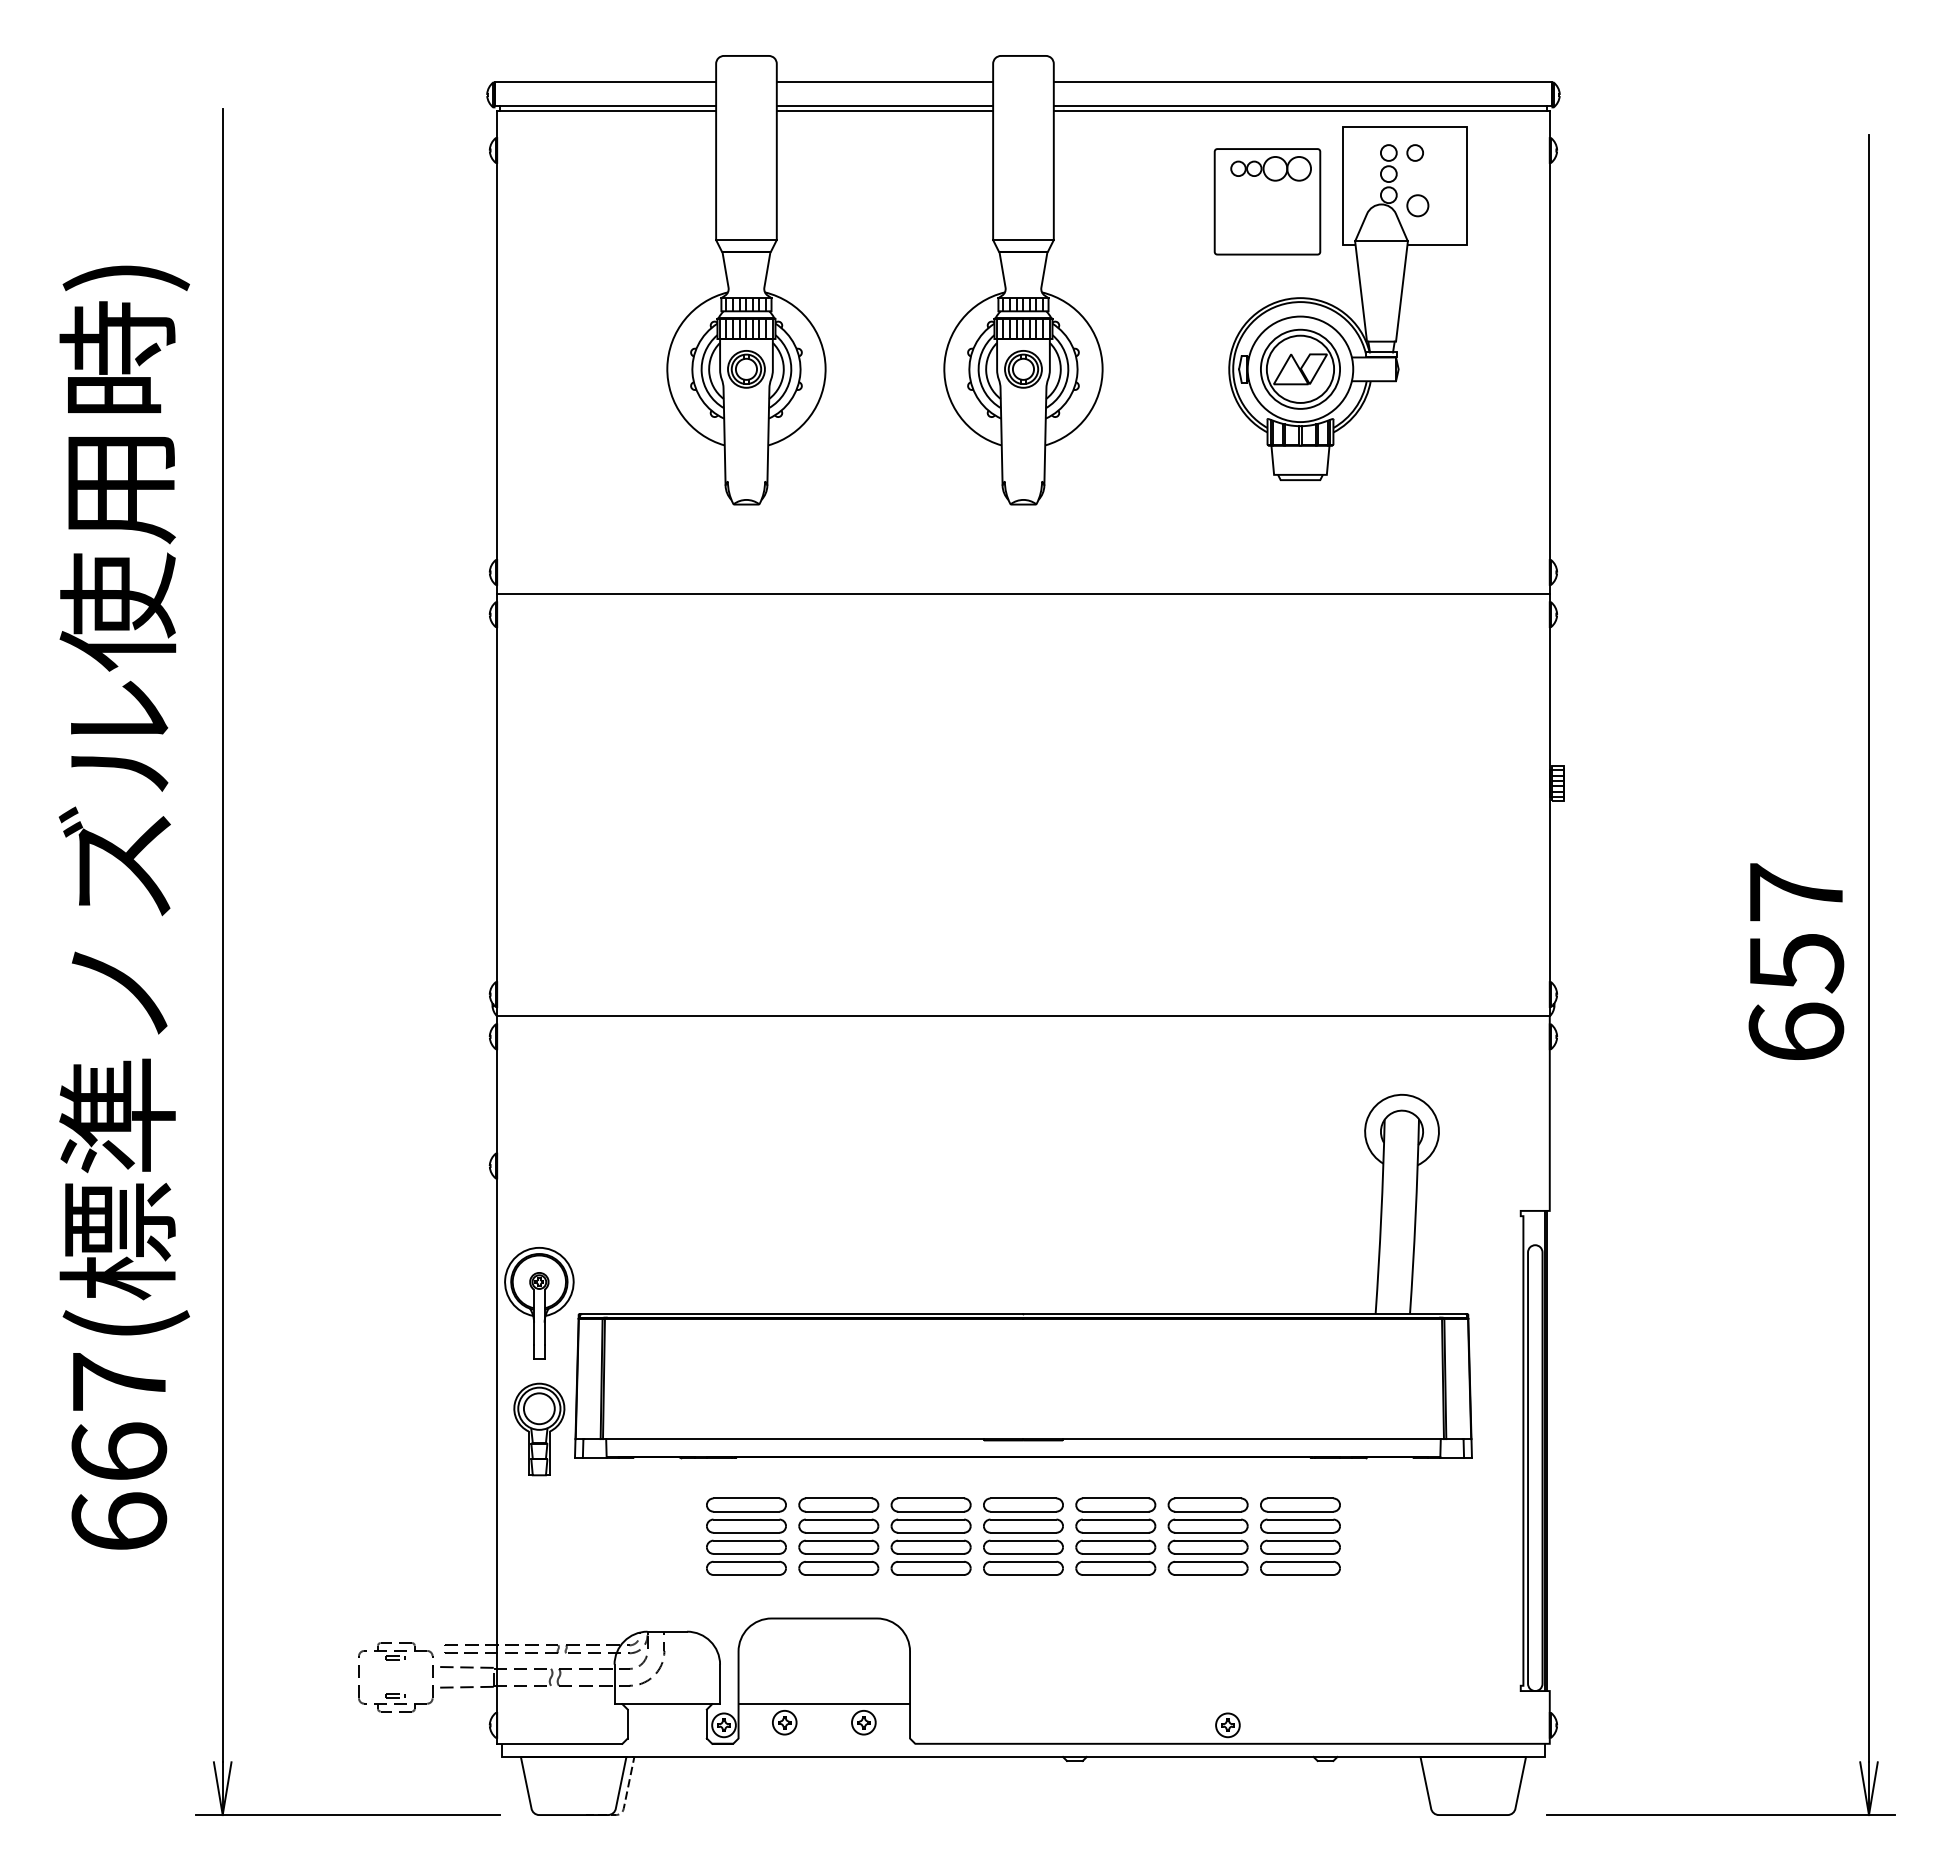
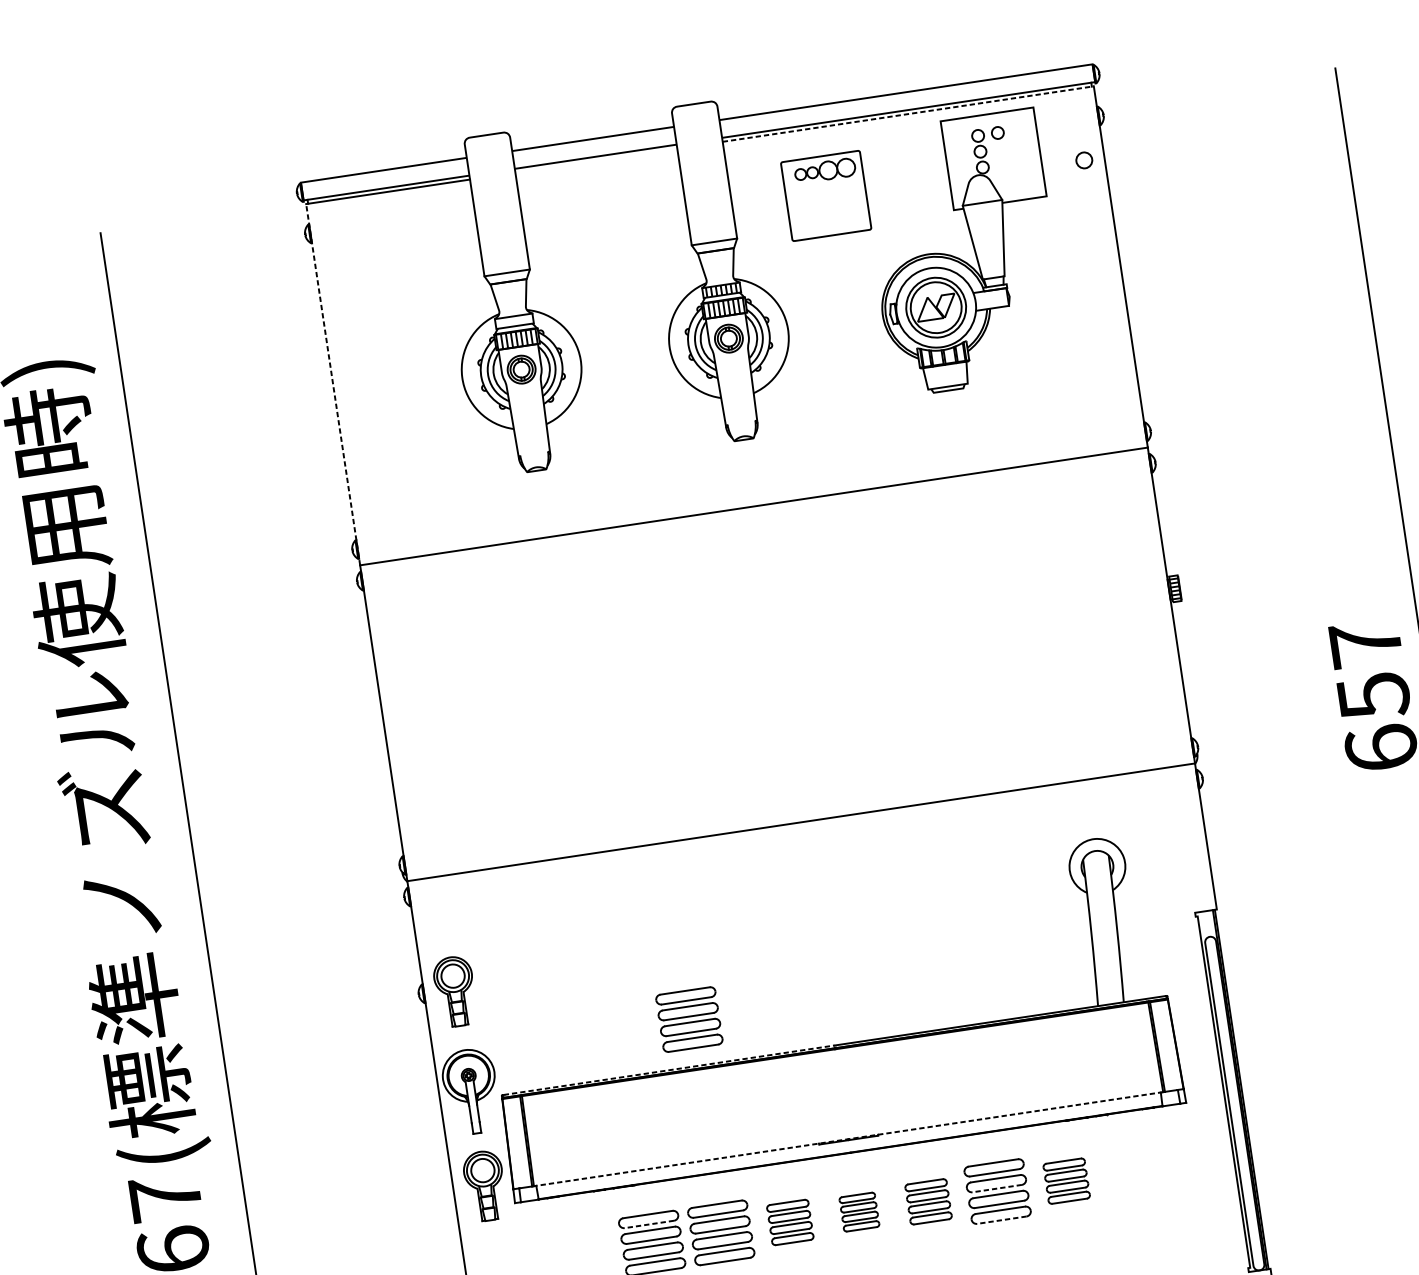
line: (884, 110) -> (595, 160), removed
line: (1301, 110) -> (908, 113), solid -> dashed
part: (1267, 201) -> (826, 195), moved
circle: (1417, 205) -> (1084, 160), moved
hatch: (745, 304) -> (513, 321), removed
line: (497, 351) -> (333, 384), solid -> dashed
part: (538, 1169) -> (455, 991), added
part: (838, 1251) -> (689, 1019), added
line: (802, 1313) -> (669, 1069), solid -> dashed
line: (1022, 1439) -> (847, 1139), solid -> dashed
line: (746, 1511) -> (649, 1224), solid -> dashed
line: (1208, 1532) -> (997, 1188), solid -> dashed
part: (930, 1536) -> (789, 1222), size x0.7
part: (1023, 1536) -> (859, 1212), size x0.6
part: (1115, 1536) -> (928, 1201), size x0.7
part: (1300, 1536) -> (1066, 1181), size x0.7
line: (1208, 1574) -> (1002, 1219), solid -> dashed

